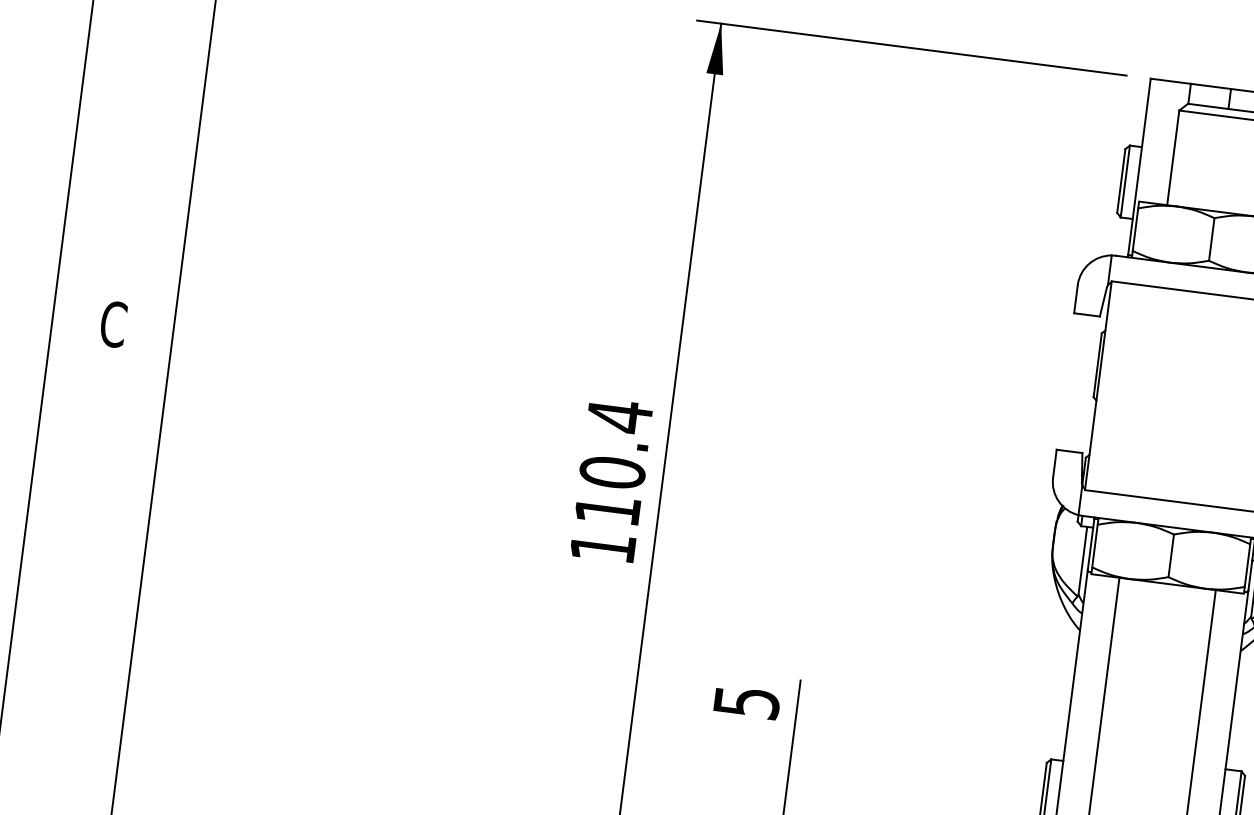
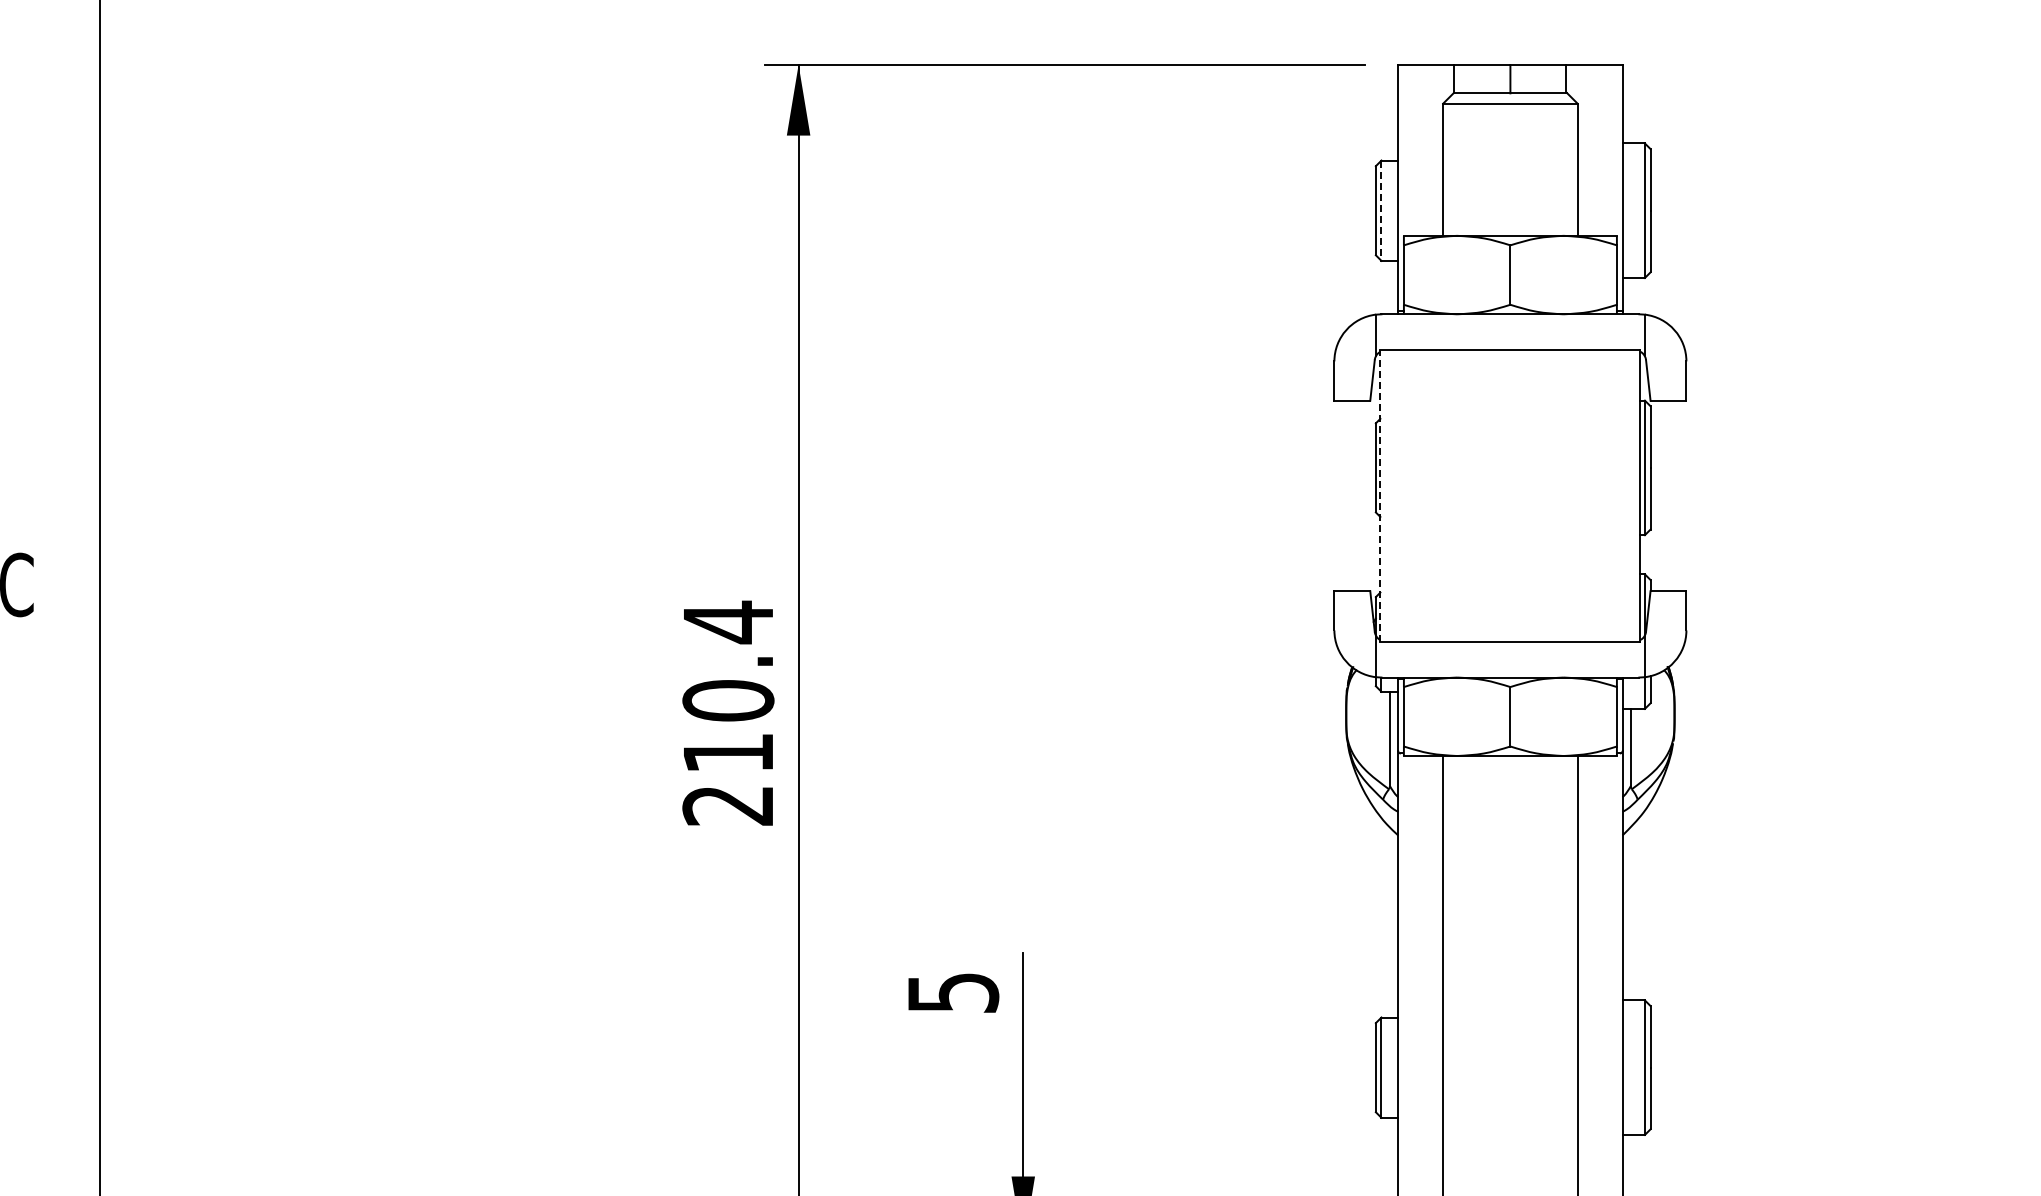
line: (1125, 182) -> (1381, 211), solid -> dashed
line: (1098, 385) -> (1380, 495), solid -> dashed
text: (602, 548) -> (727, 806), 110.4 -> 210.4

